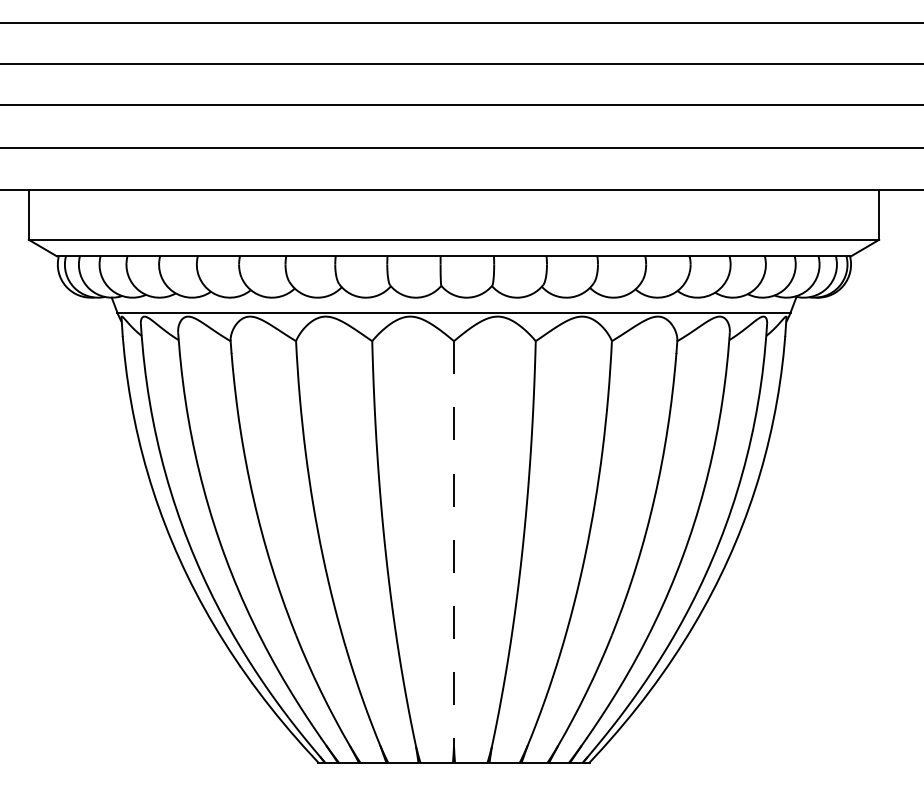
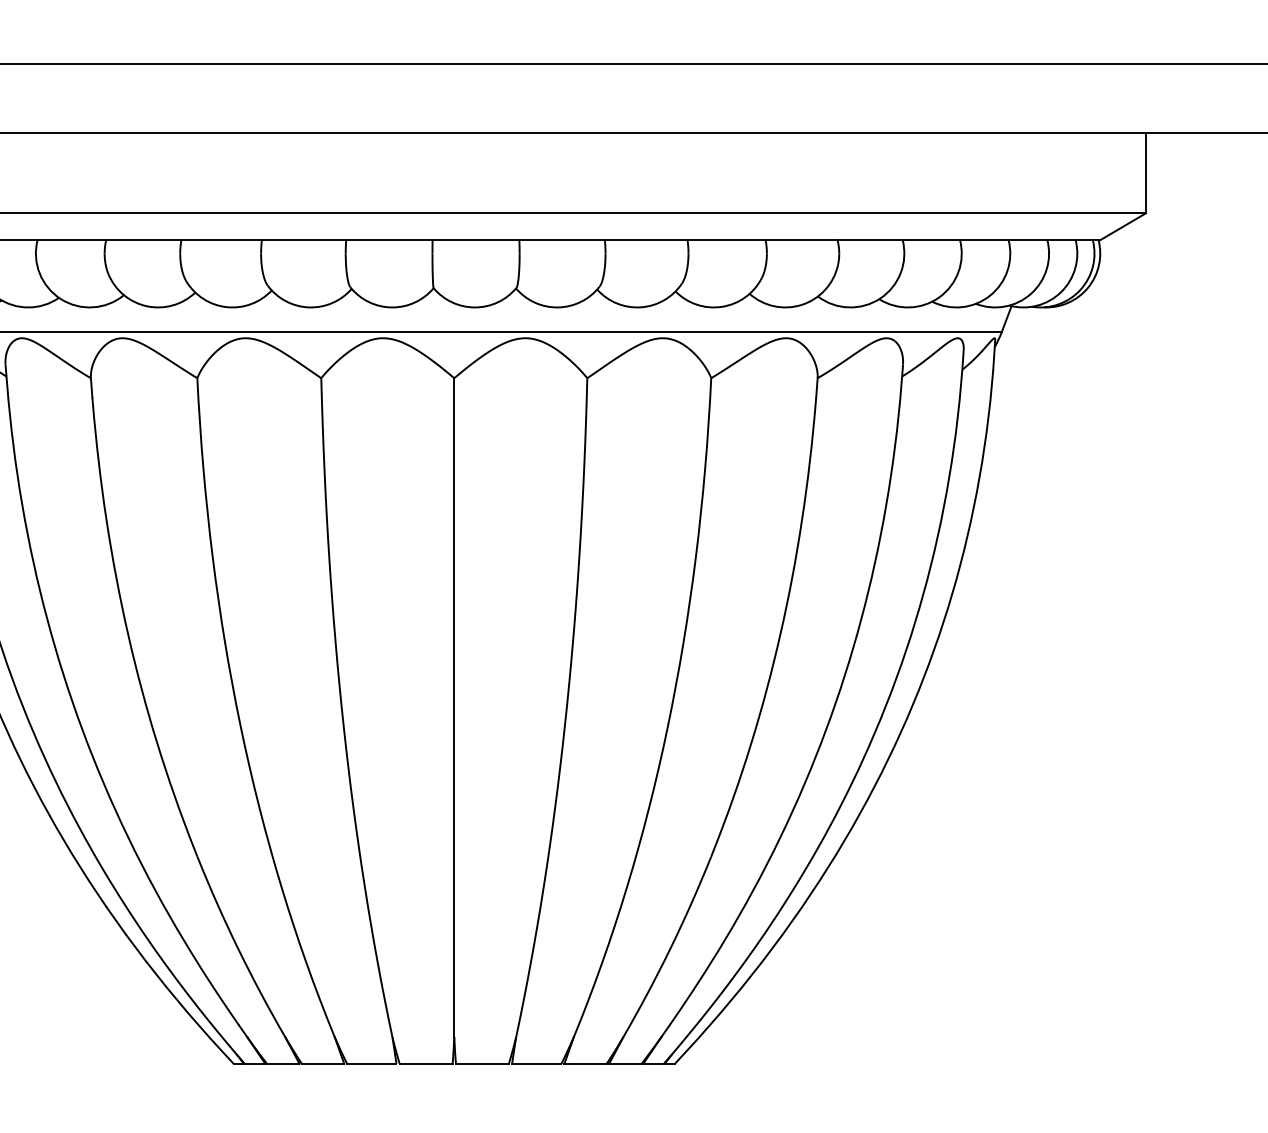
line: (454, 543) -> (455, 707), dashed -> solid

